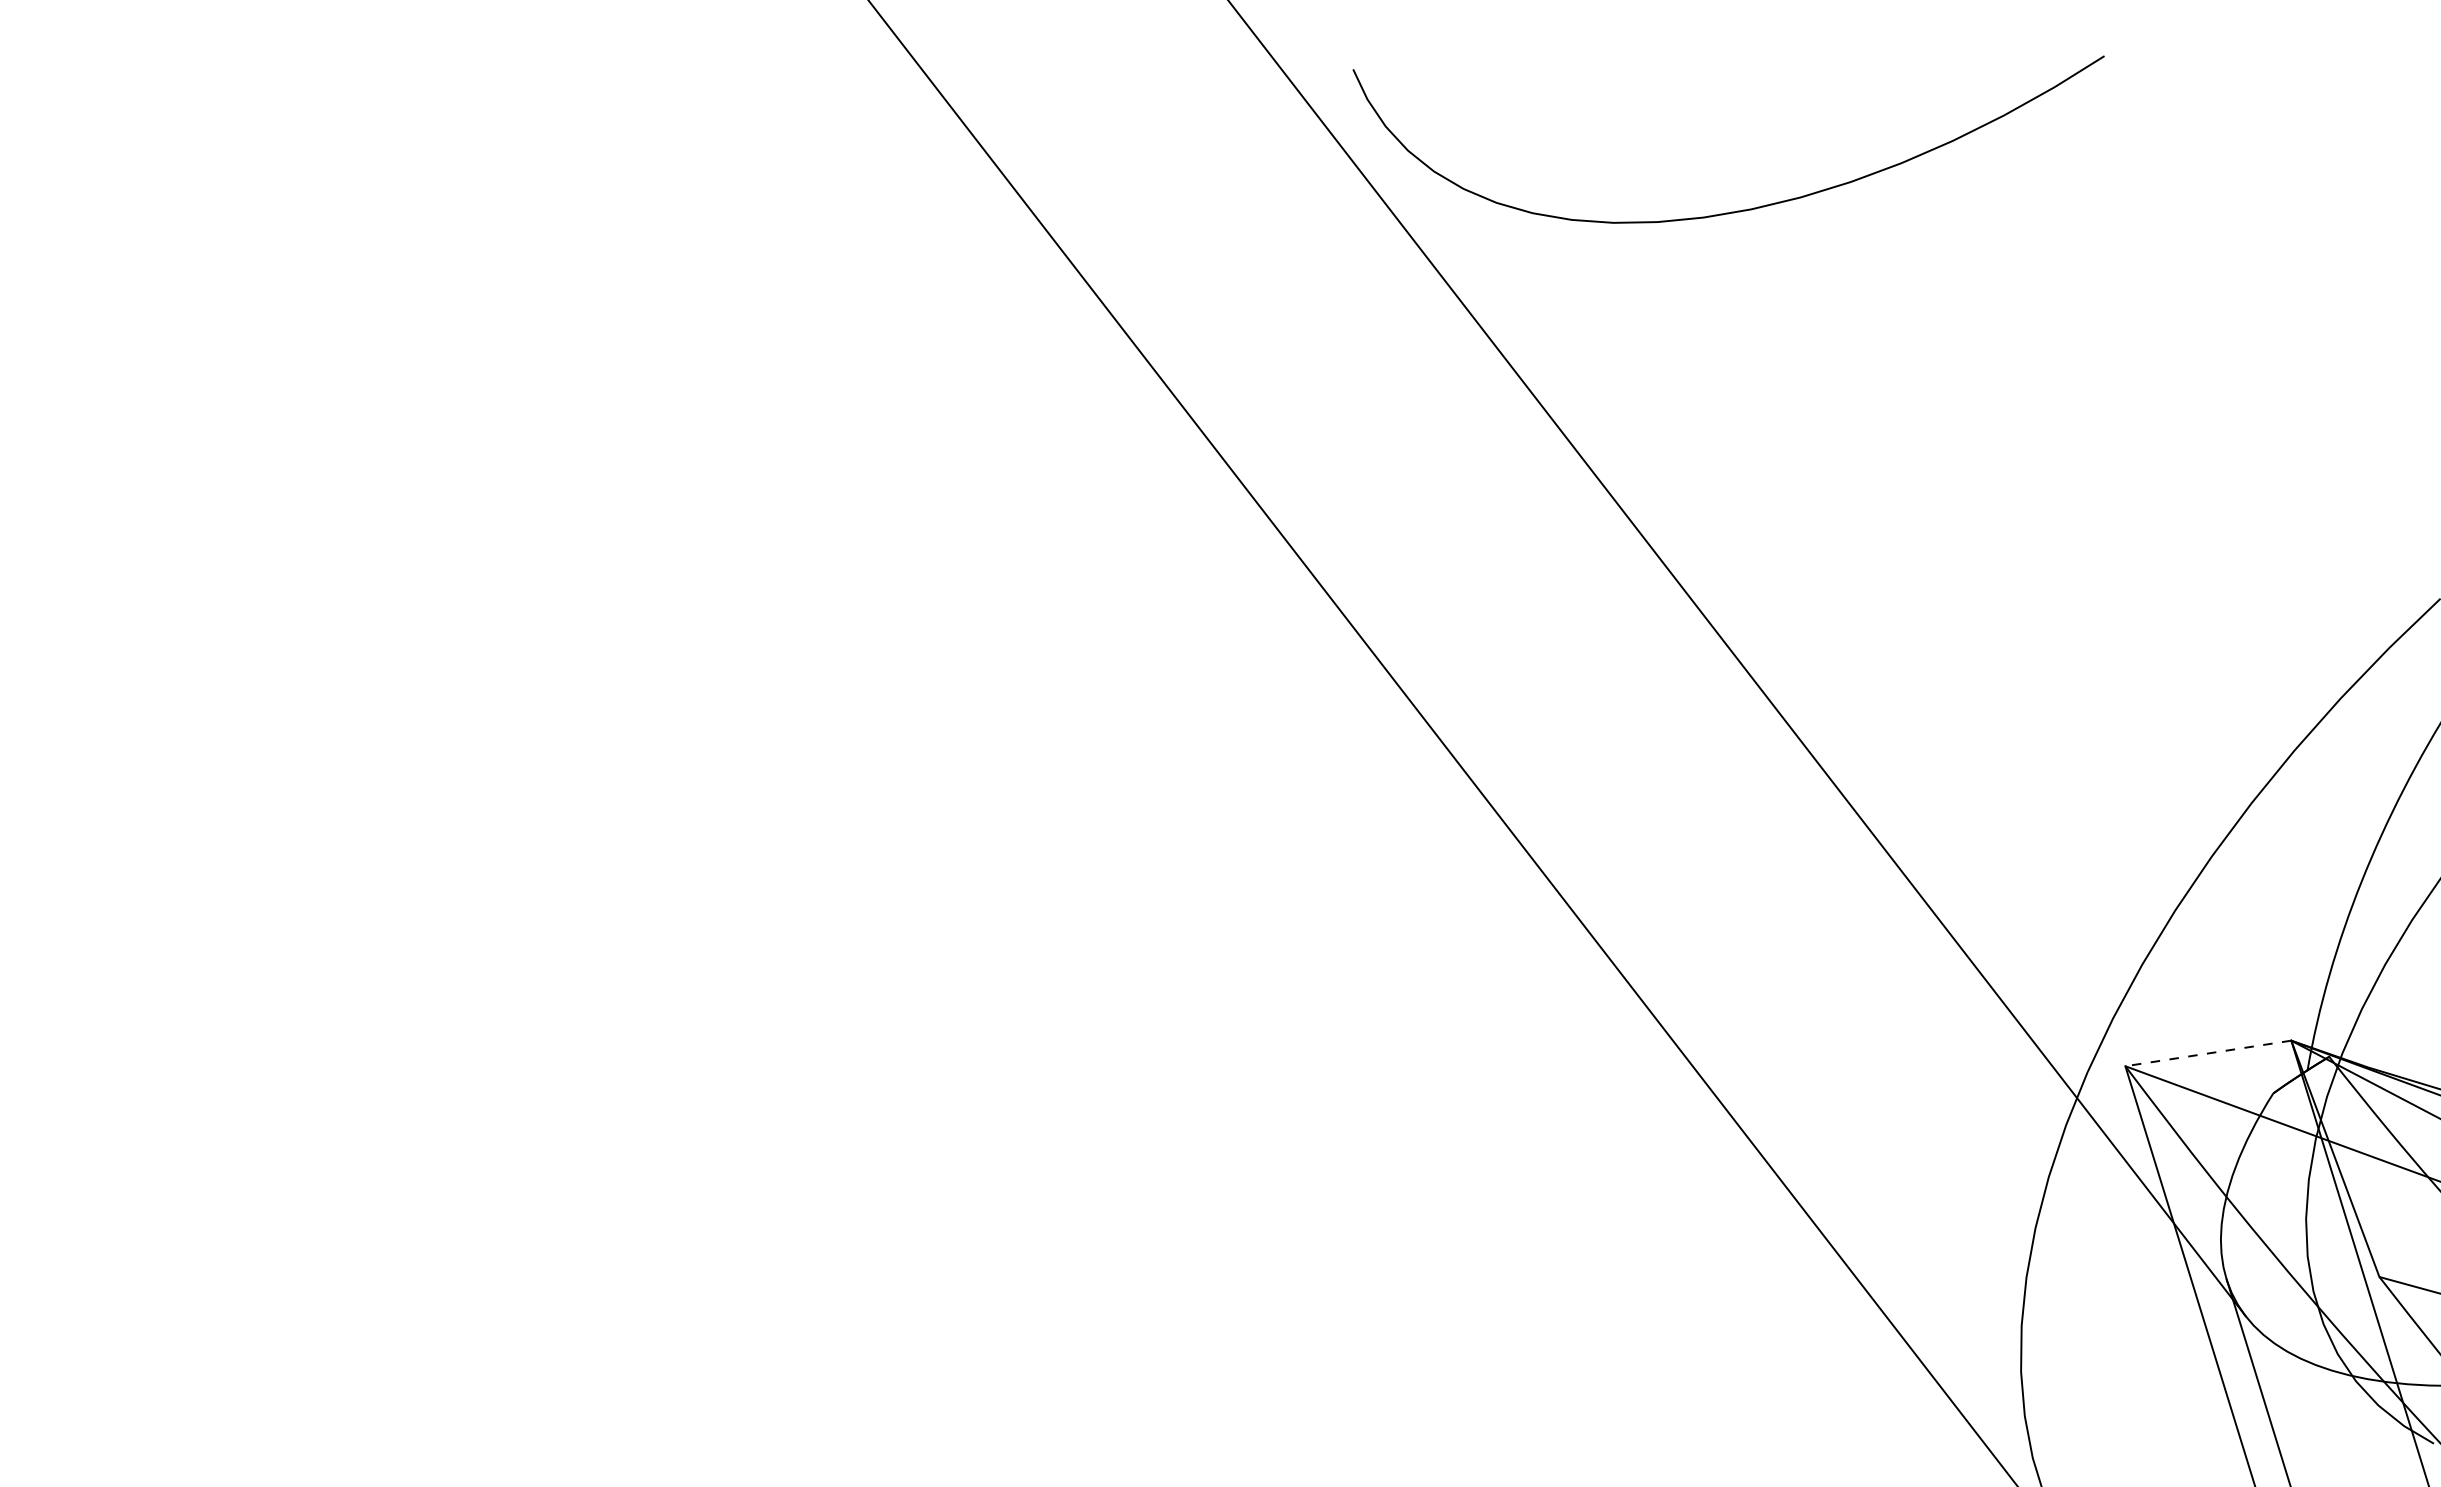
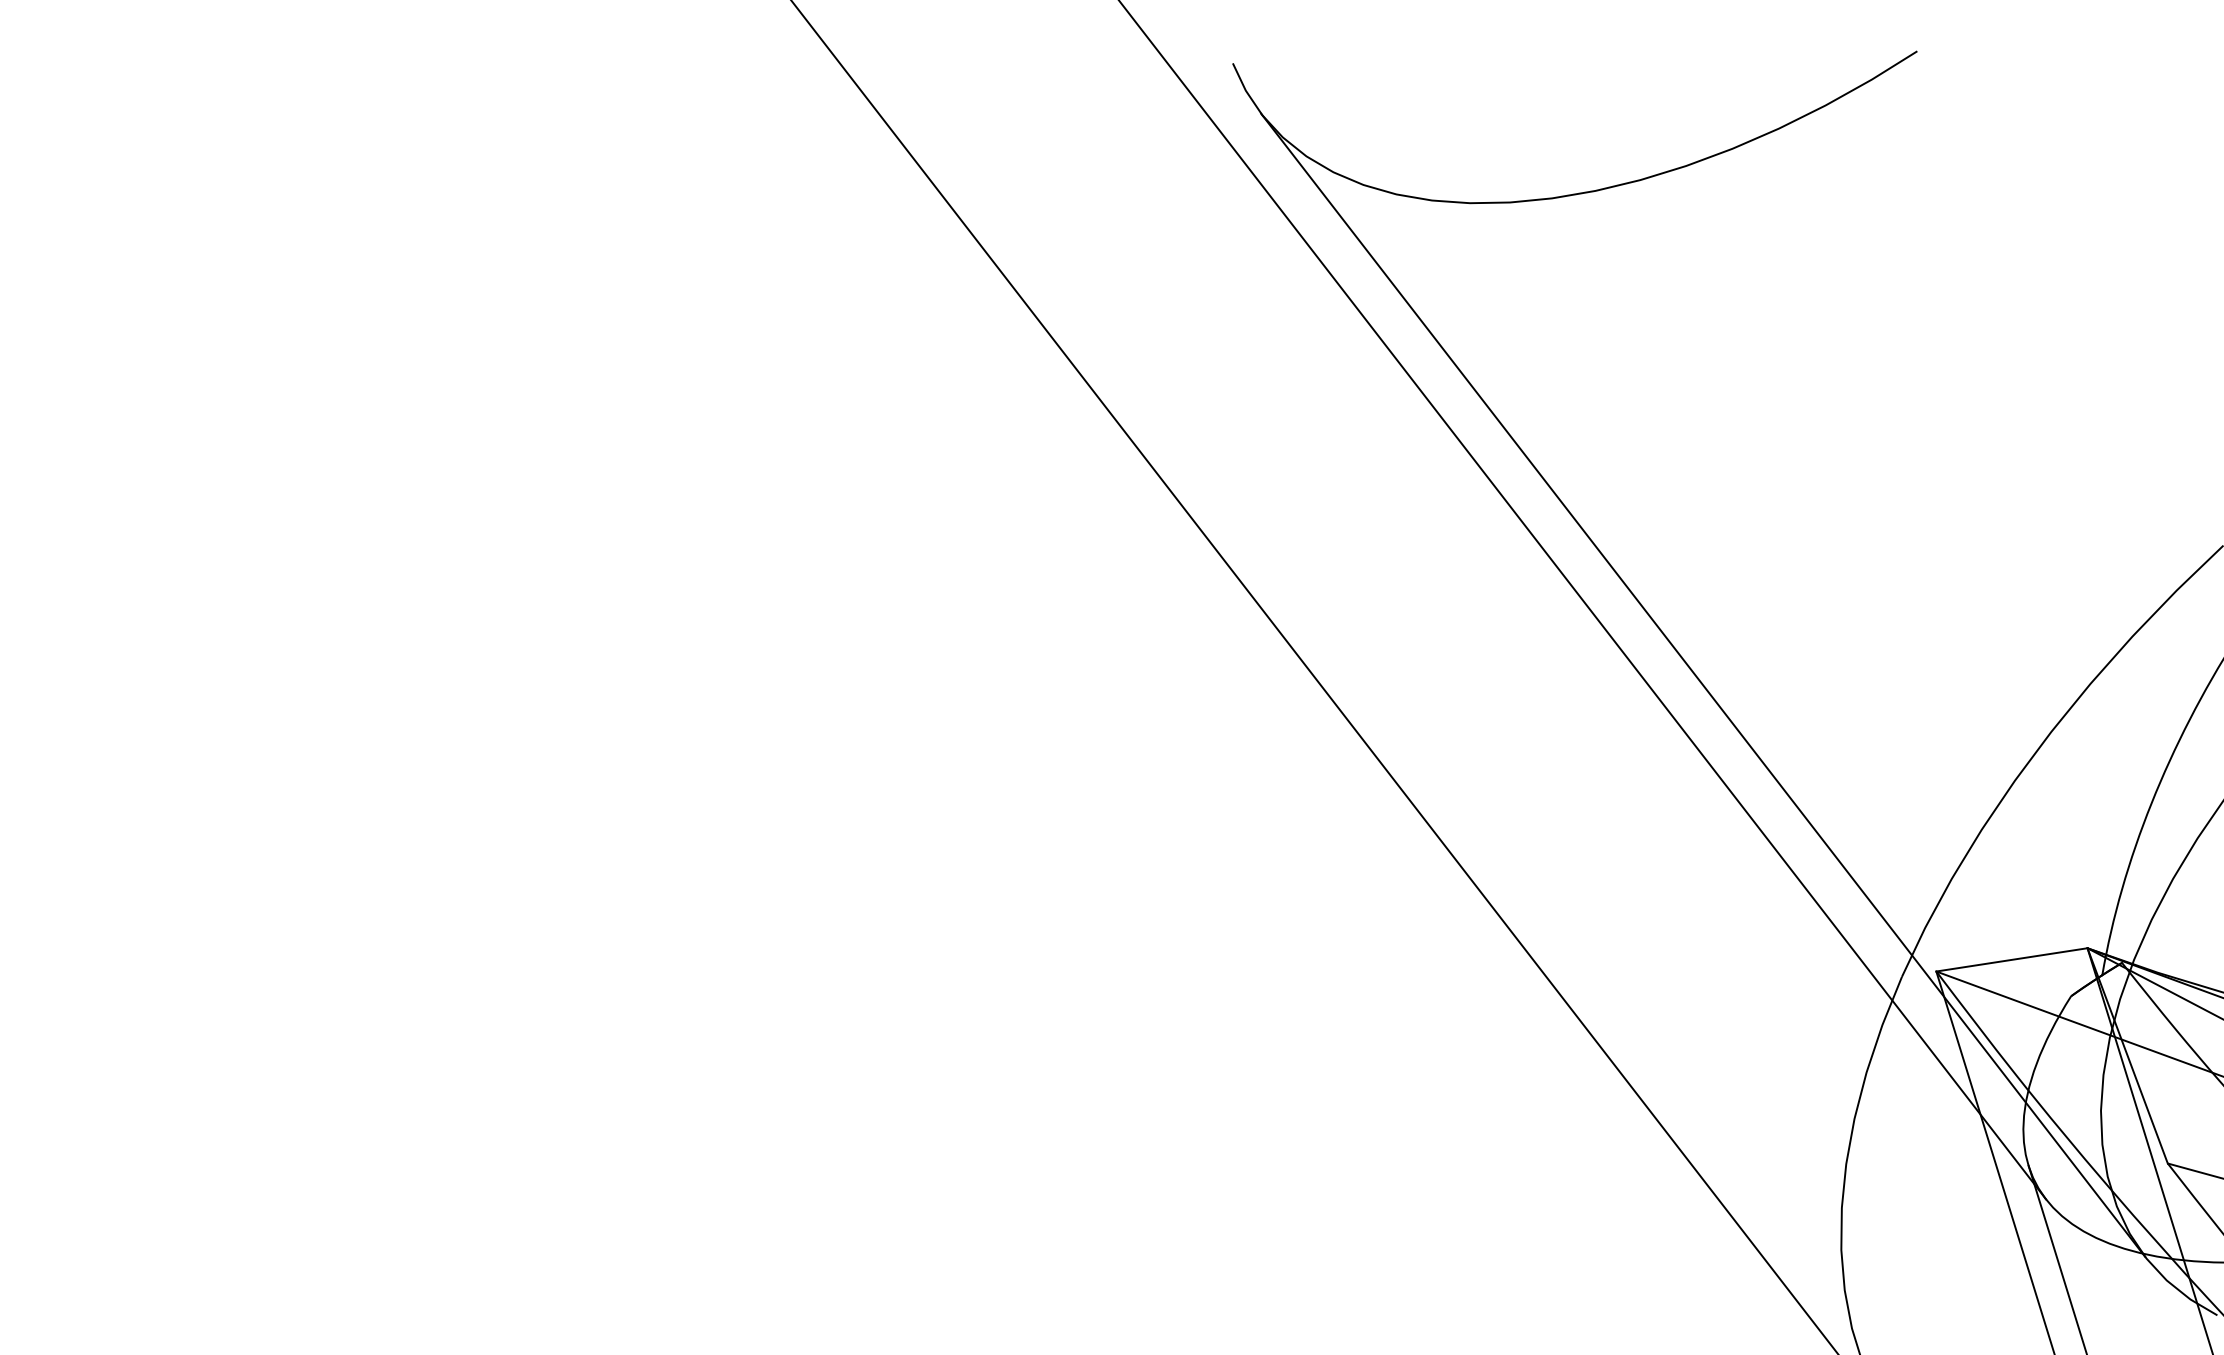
line: (1869, 751) -> (1703, 684), added
line: (2208, 1053) -> (2012, 959), dashed -> solid

